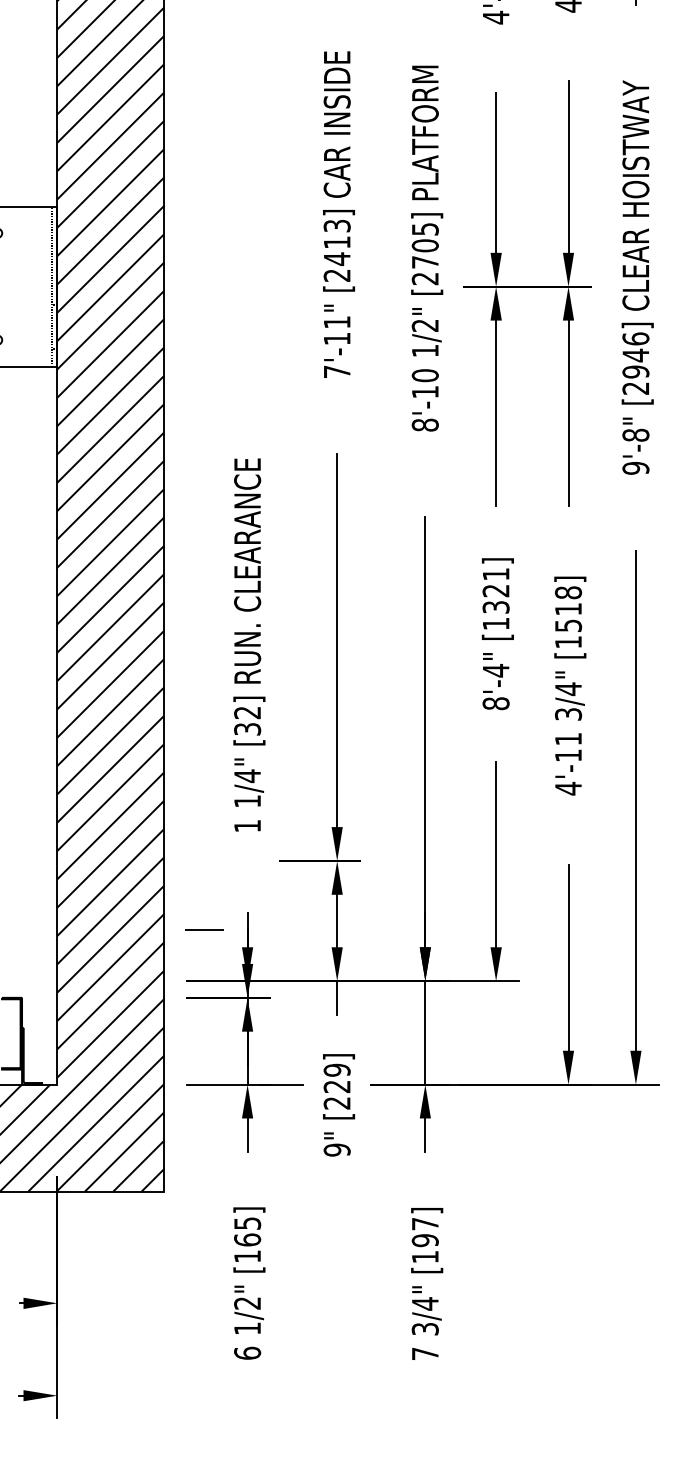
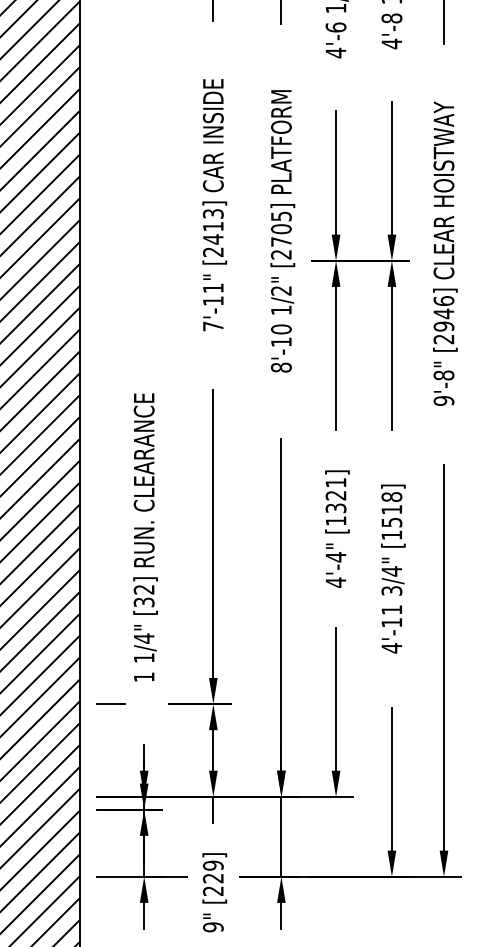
text: (495, 703) -> (335, 582), 8'-4" -> 4'-4"
line: (204, 929) -> (110, 703), moved

